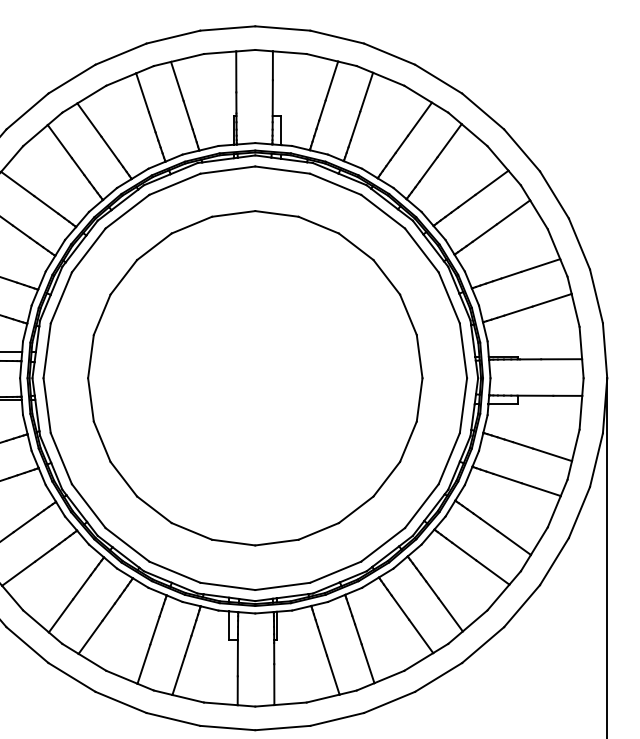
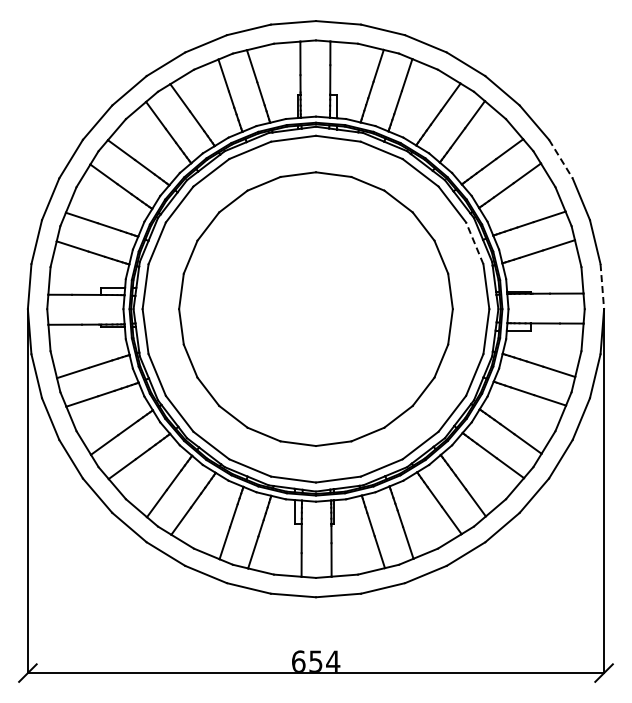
line: (553, 195) -> (560, 159), solid -> dashed
line: (448, 298) -> (474, 243), solid -> dashed
line: (605, 350) -> (602, 286), solid -> dashed

